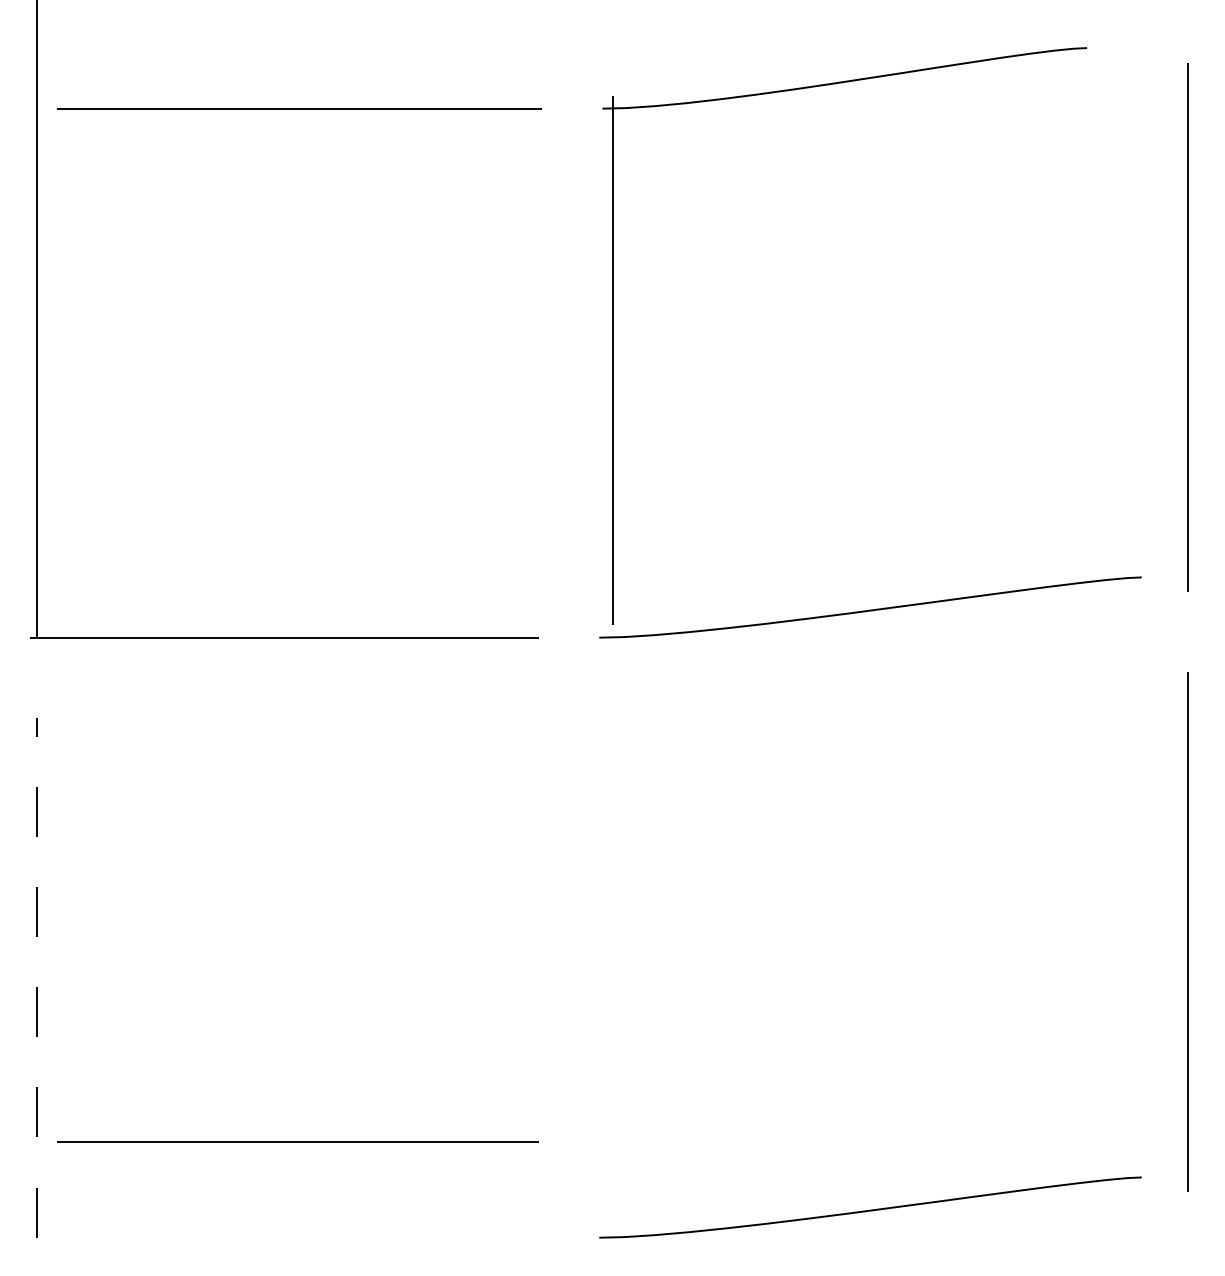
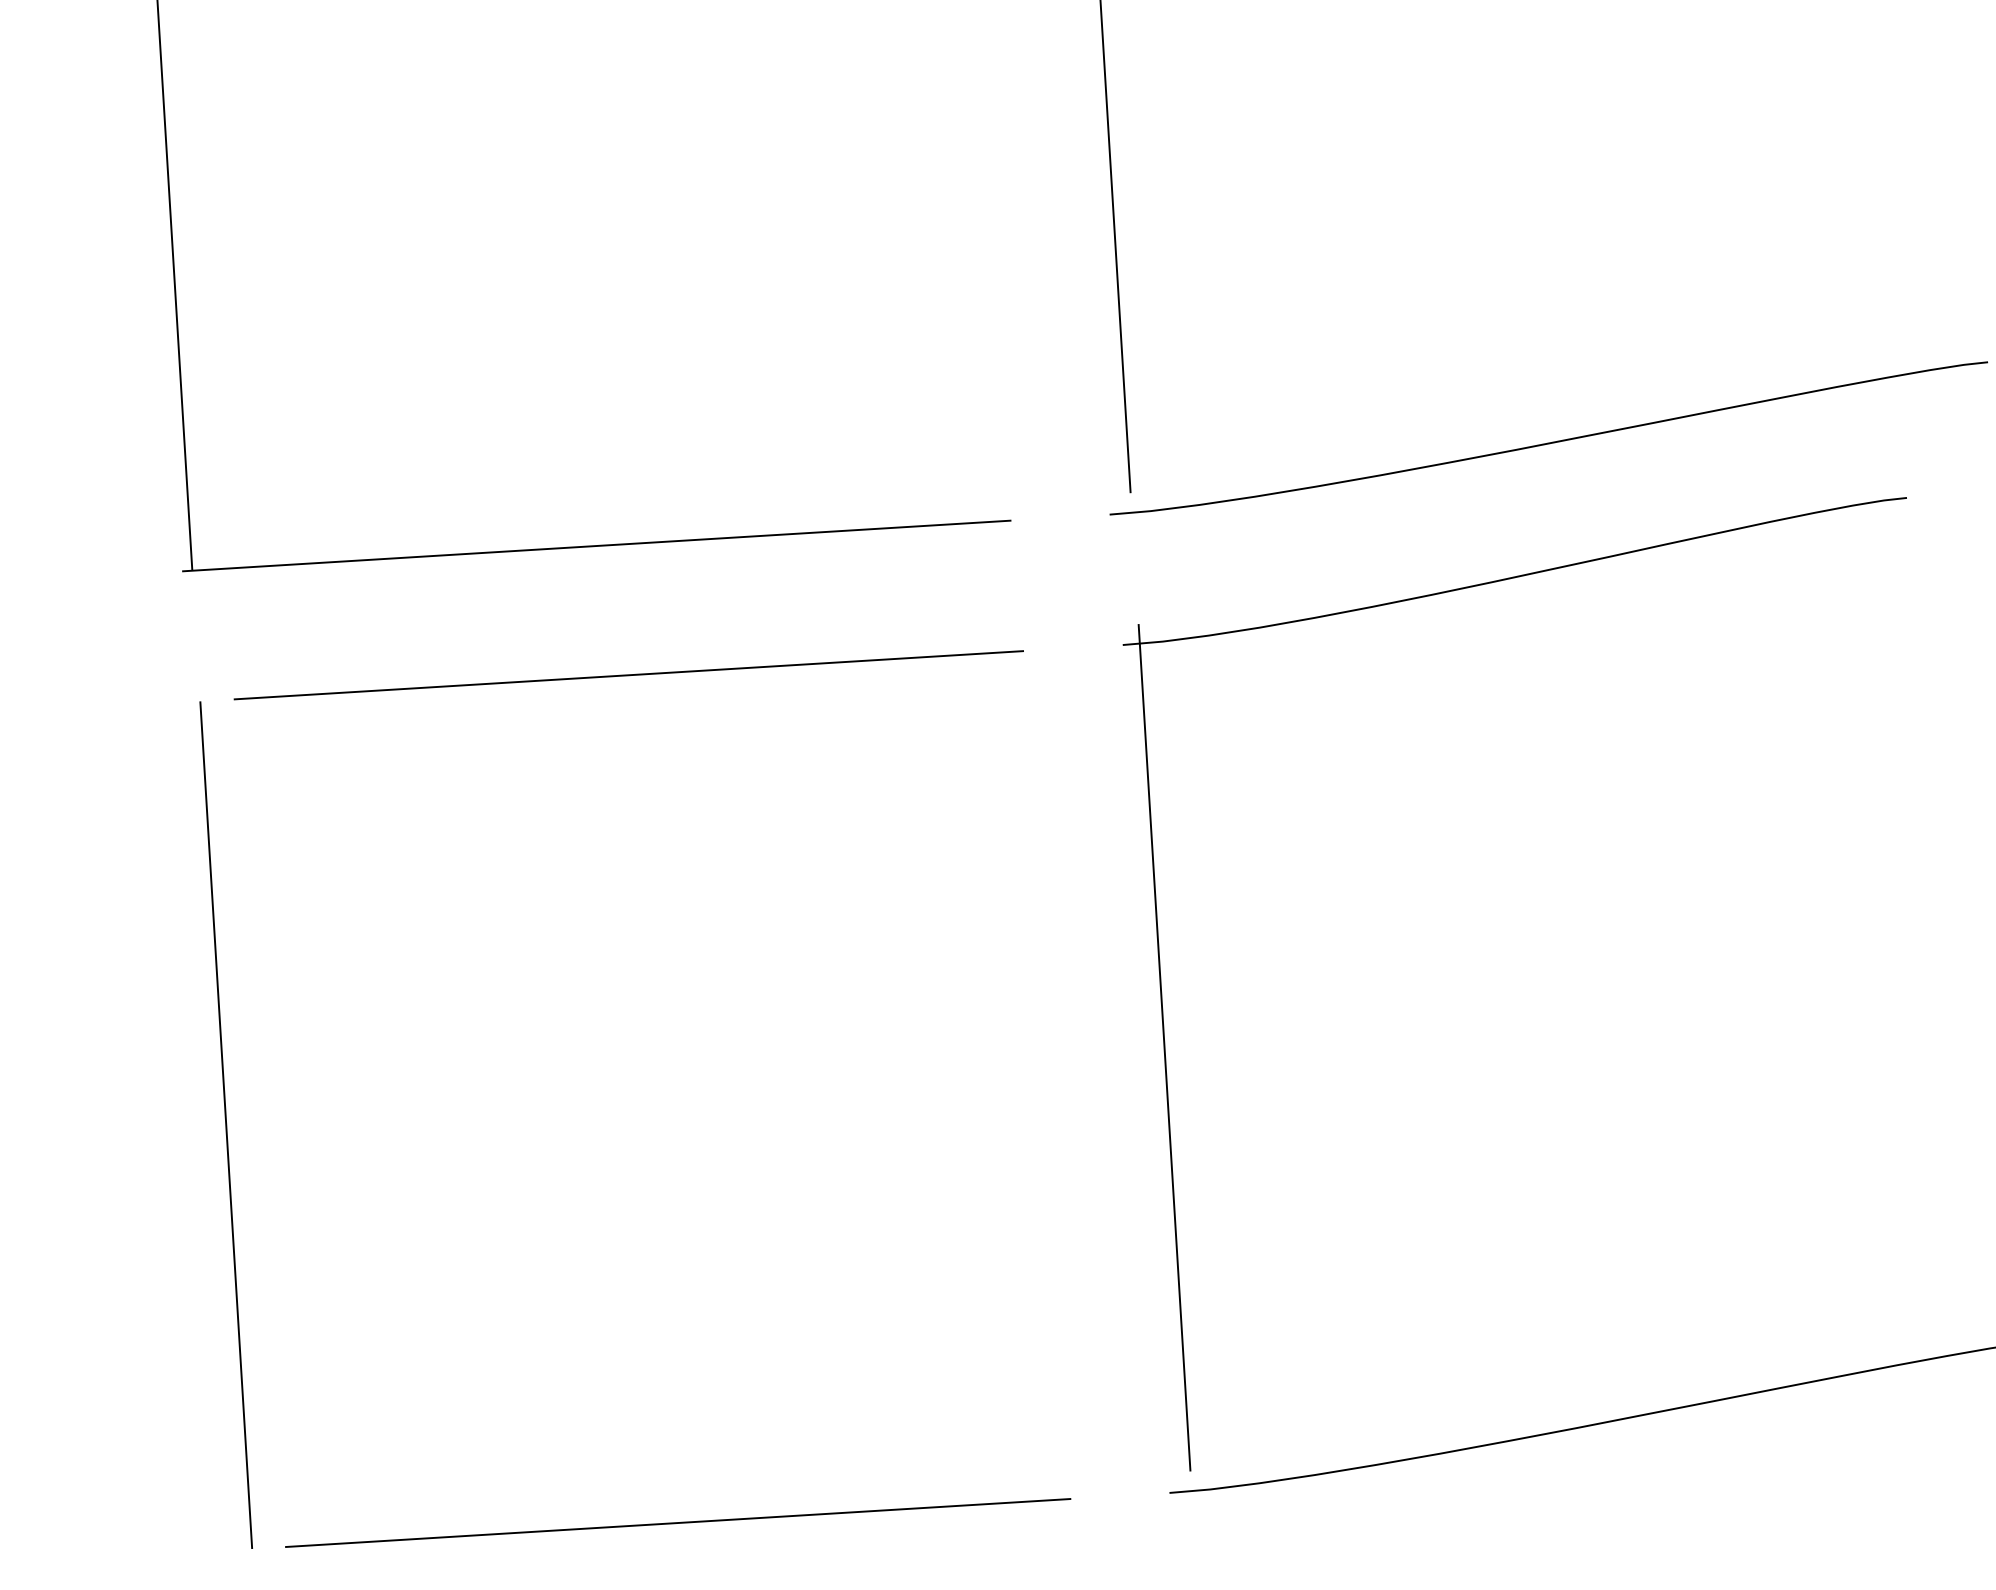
line: (299, 717) -> (628, 674), added
part: (613, 940) -> (1163, 1006), added
line: (36, 977) -> (225, 1124), dashed -> solid
line: (297, 1141) -> (677, 1522), moved

